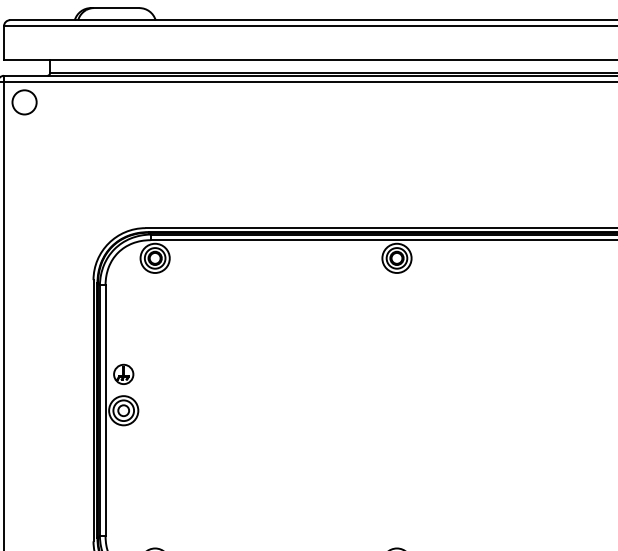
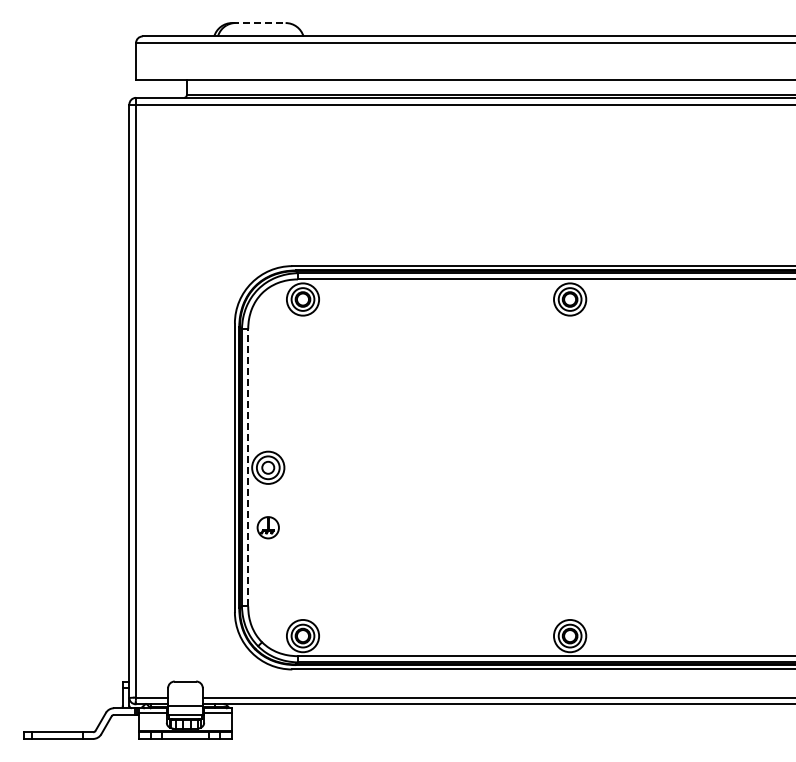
line: (114, 8) -> (258, 23), solid -> dashed
circle: (24, 102) -> (158, 127), removed
part: (123, 374) -> (267, 527), moved
line: (105, 410) -> (248, 467), solid -> dashed

